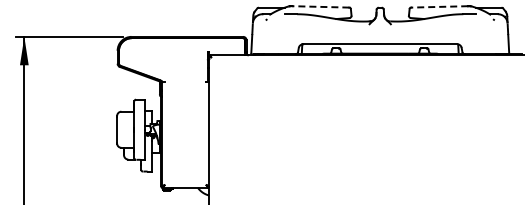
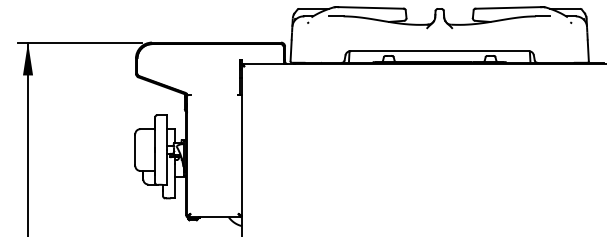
line: (320, 6) -> (370, 7), dashed -> solid
line: (439, 6) -> (508, 7), dashed -> solid

